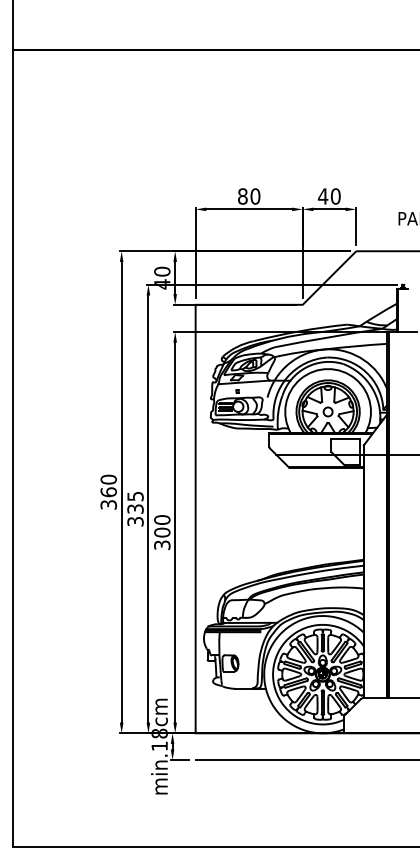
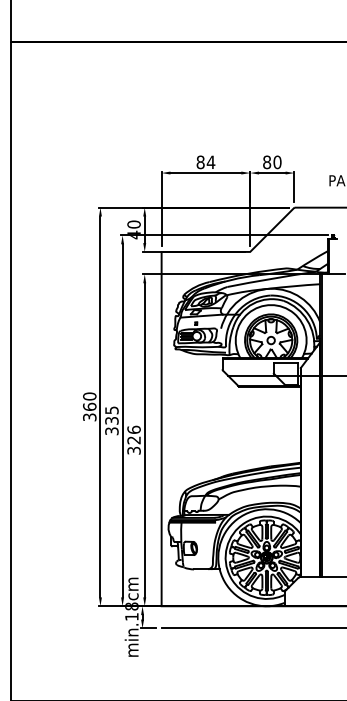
text: (254, 196) -> (210, 162), 80 -> 84
text: (322, 196) -> (266, 162), 40 -> 80
text: (161, 525) -> (133, 434), 300 -> 326

